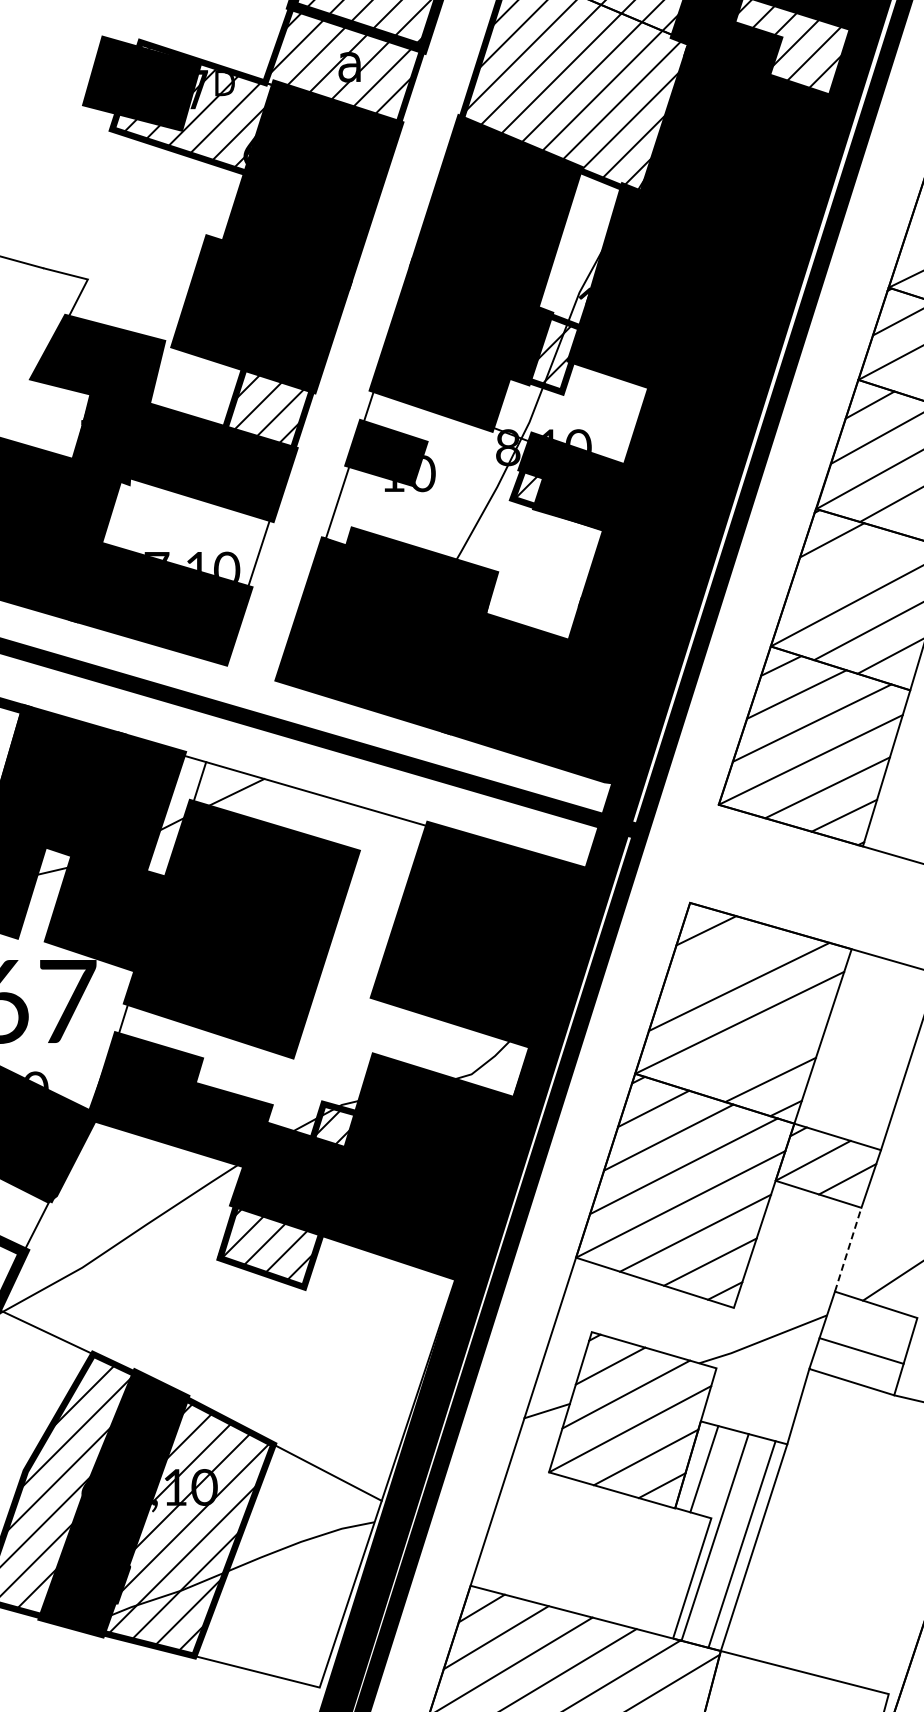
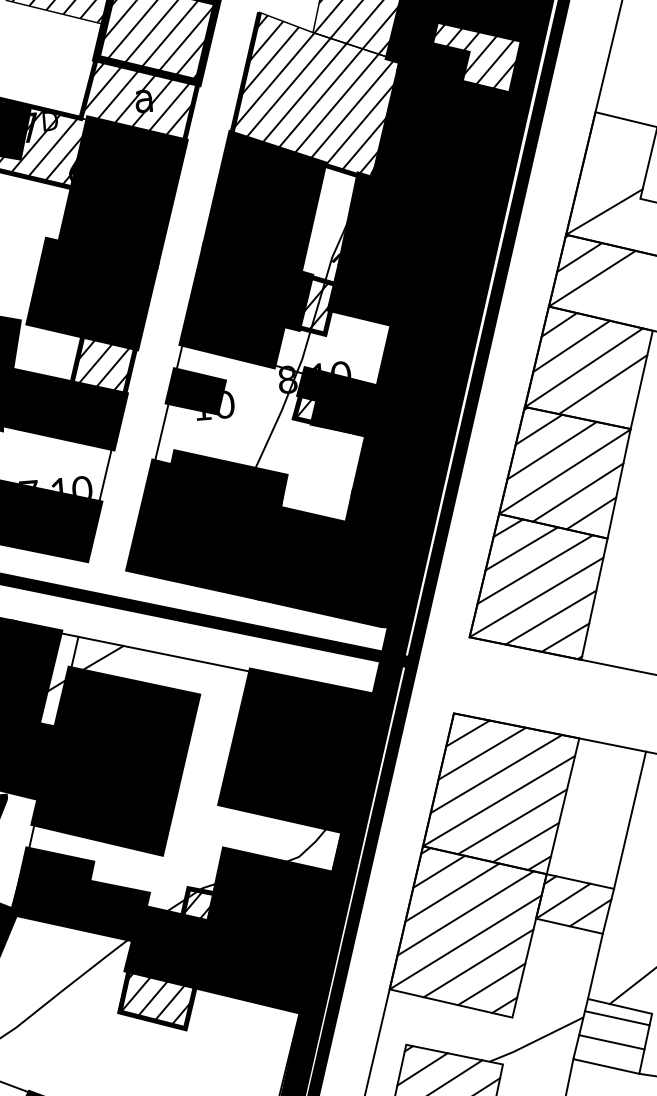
line: (846, 568) -> (551, 450), added
line: (722, 958) -> (481, 753), added
line: (755, 1050) -> (512, 821), added
line: (848, 1249) -> (595, 966), dashed -> solid
line: (870, 1319) -> (616, 1017), added

